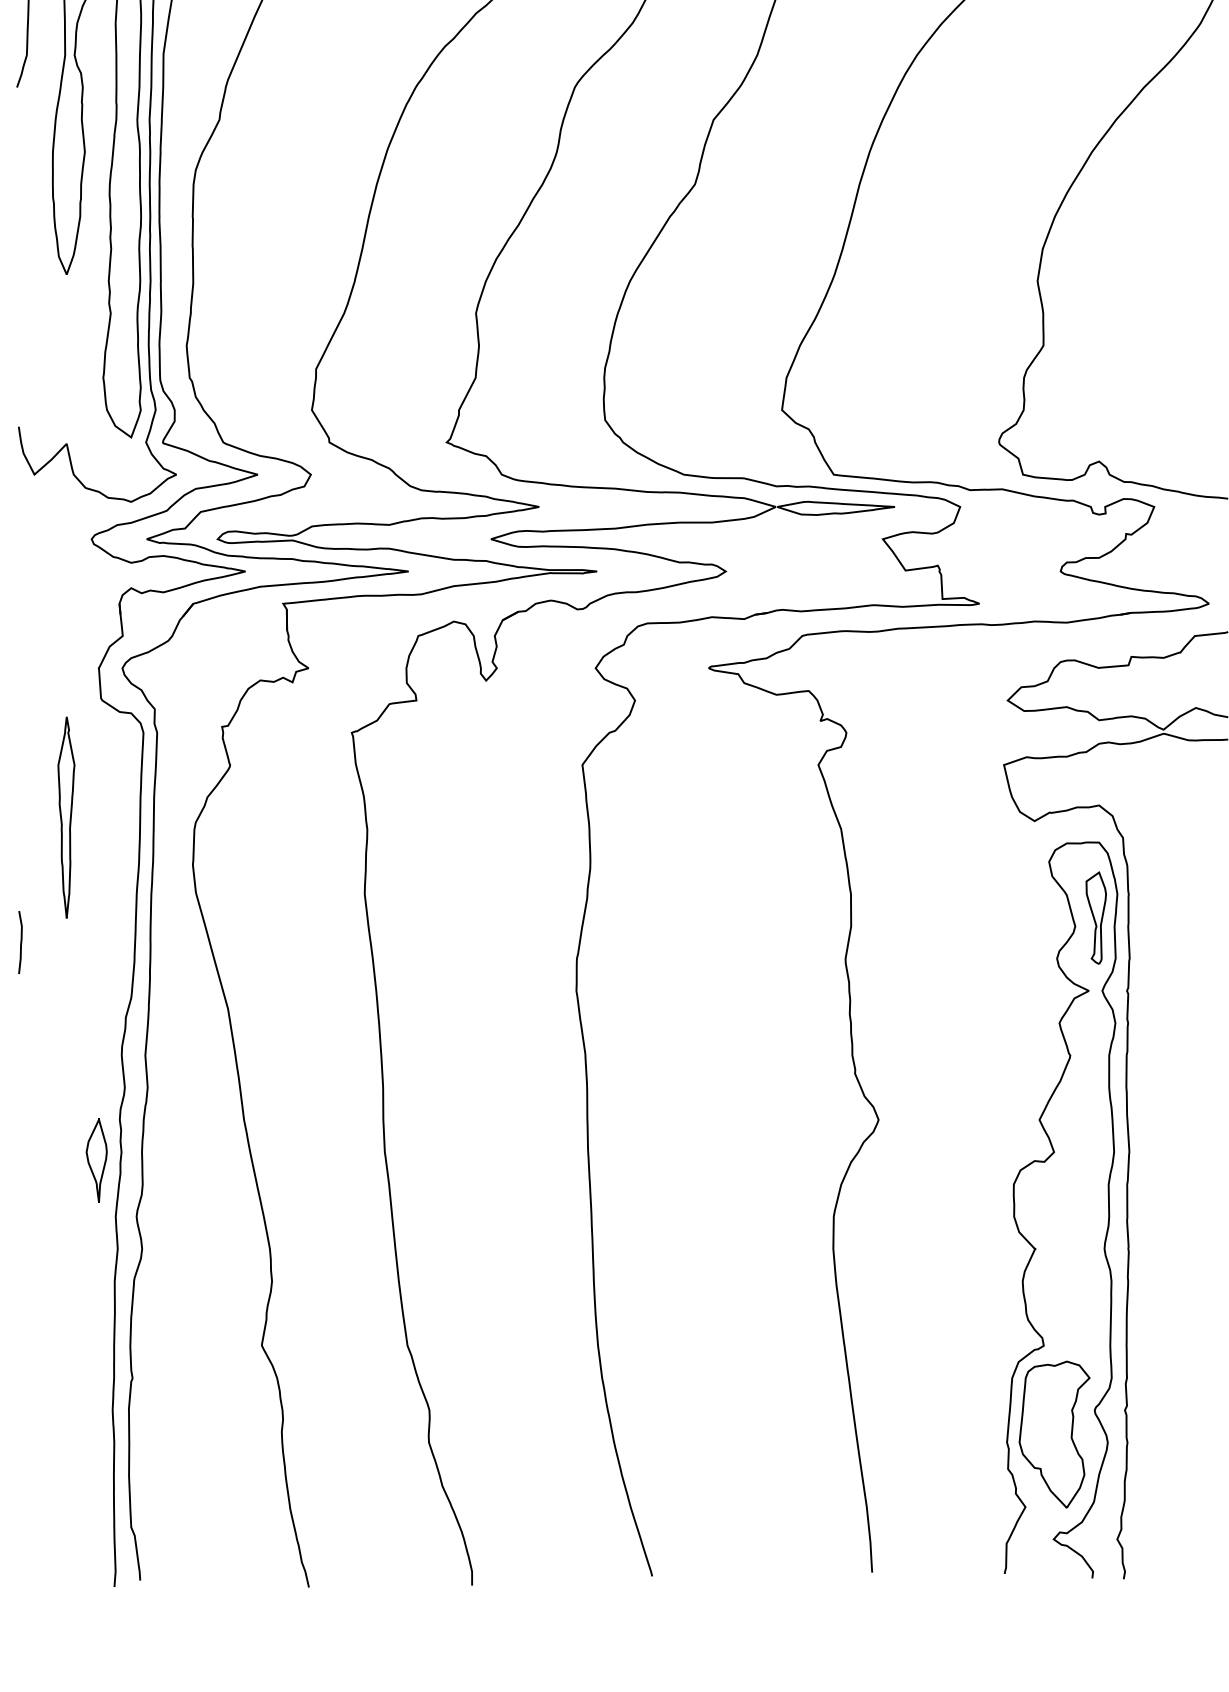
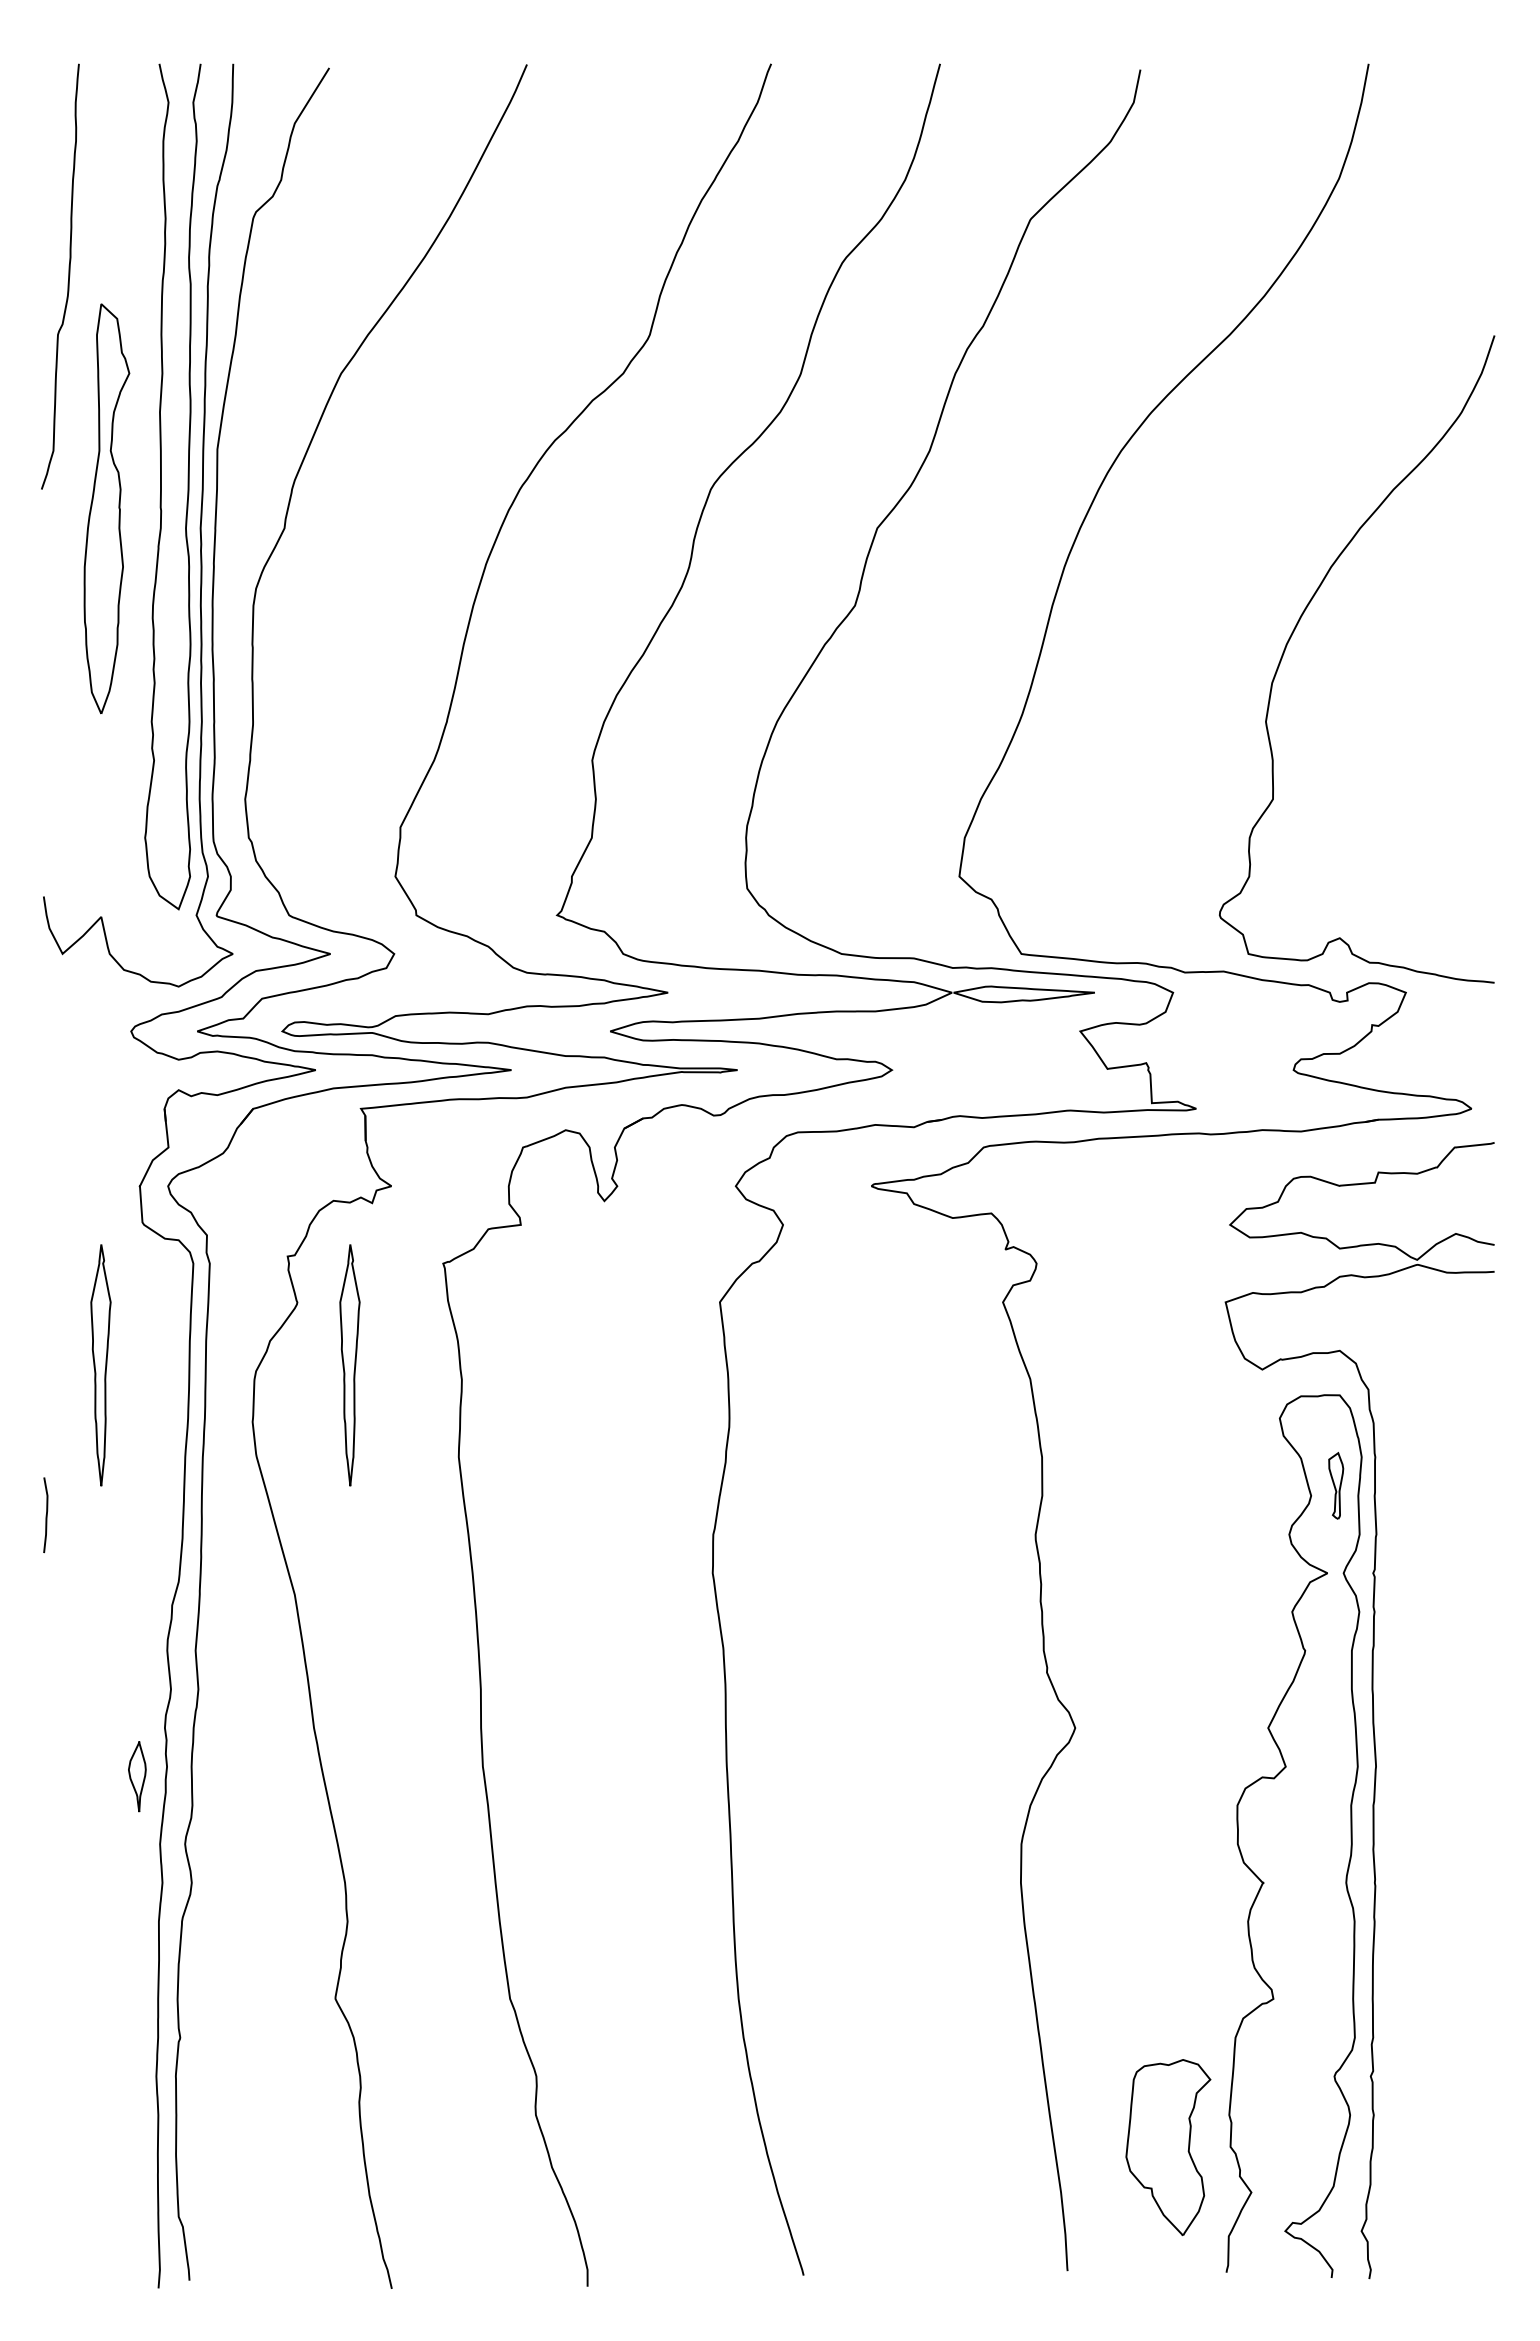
part: (273, 817) -> (349, 1365), added
part: (1095, 917) -> (1335, 1485), size x0.6
part: (96, 1160) -> (137, 1776), size x0.7
part: (1054, 1434) -> (1168, 2147), moved

